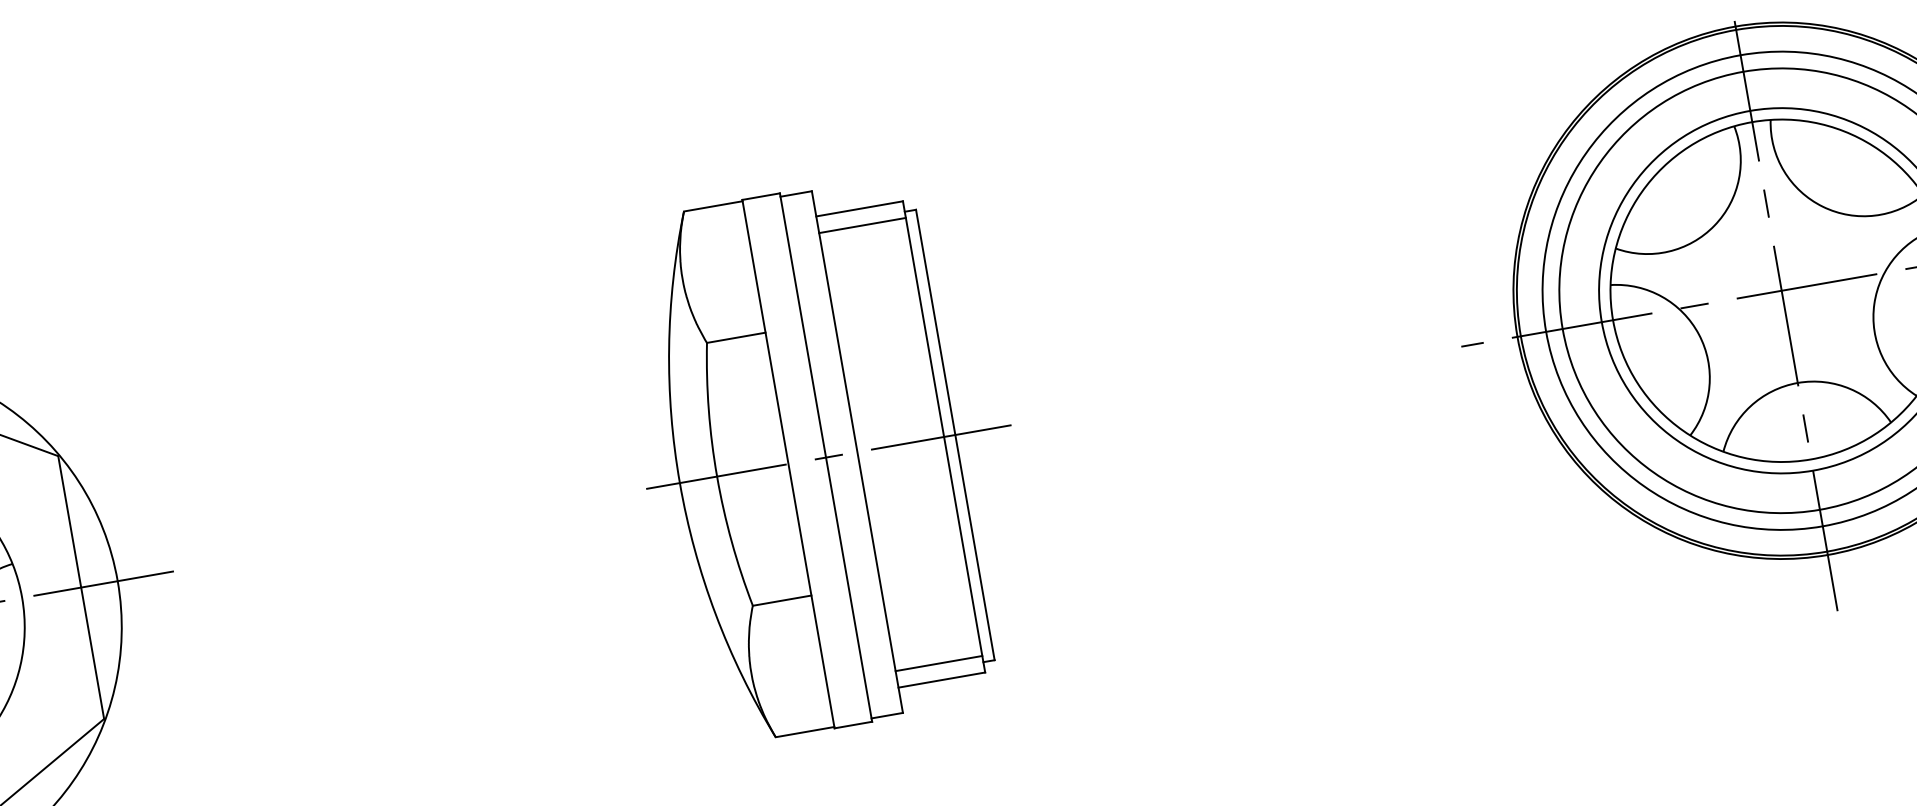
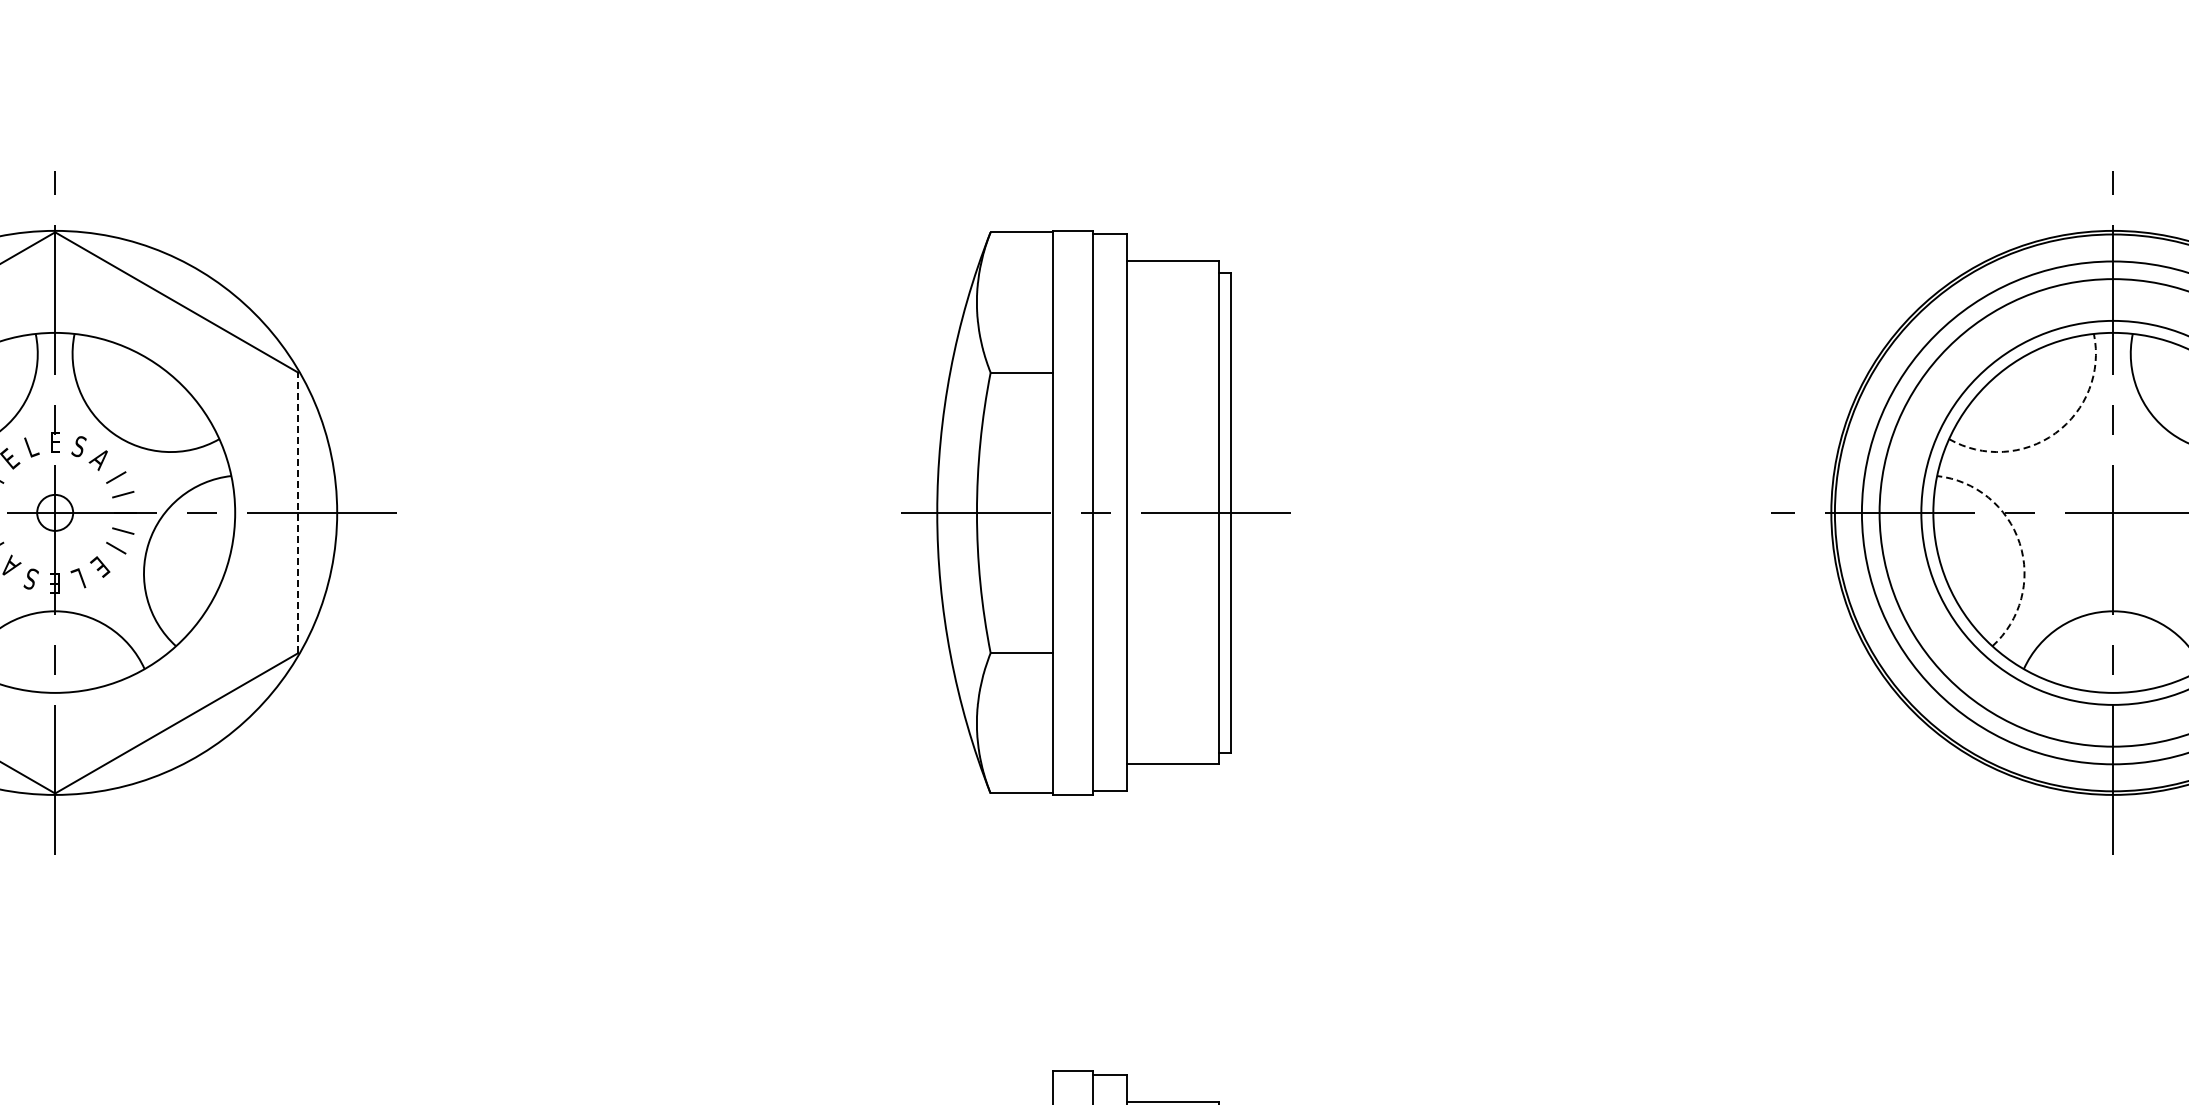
line: (862, 225) -> (1172, 279), removed
arc: (1714, 225) -> (2055, 433), solid -> dashed
arc: (1698, 334) -> (2019, 543), solid -> dashed
line: (81, 587) -> (298, 512), solid -> dashed
line: (938, 663) -> (1172, 746), removed

